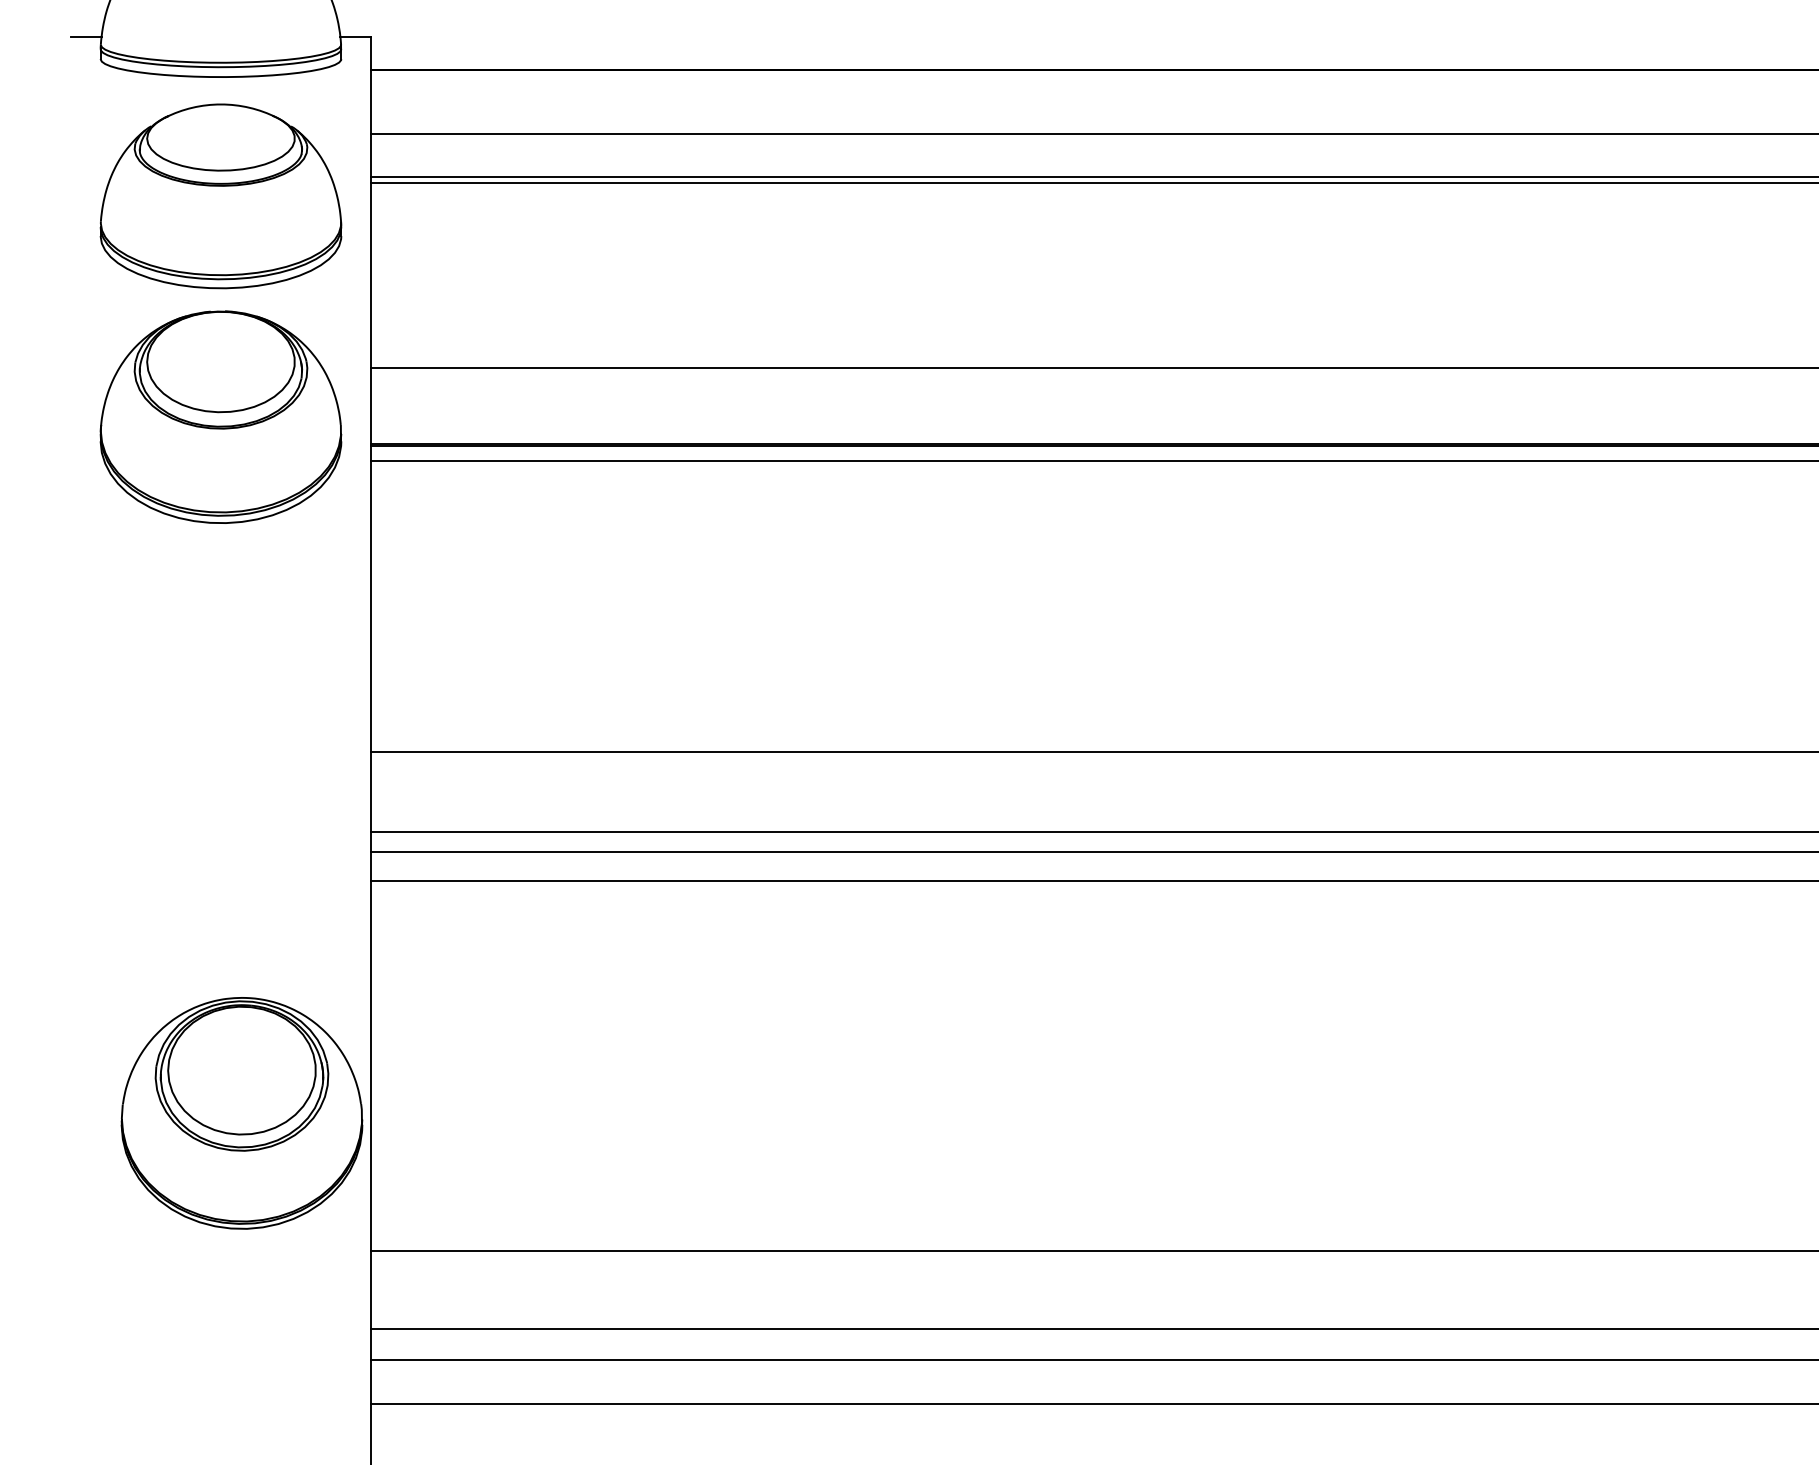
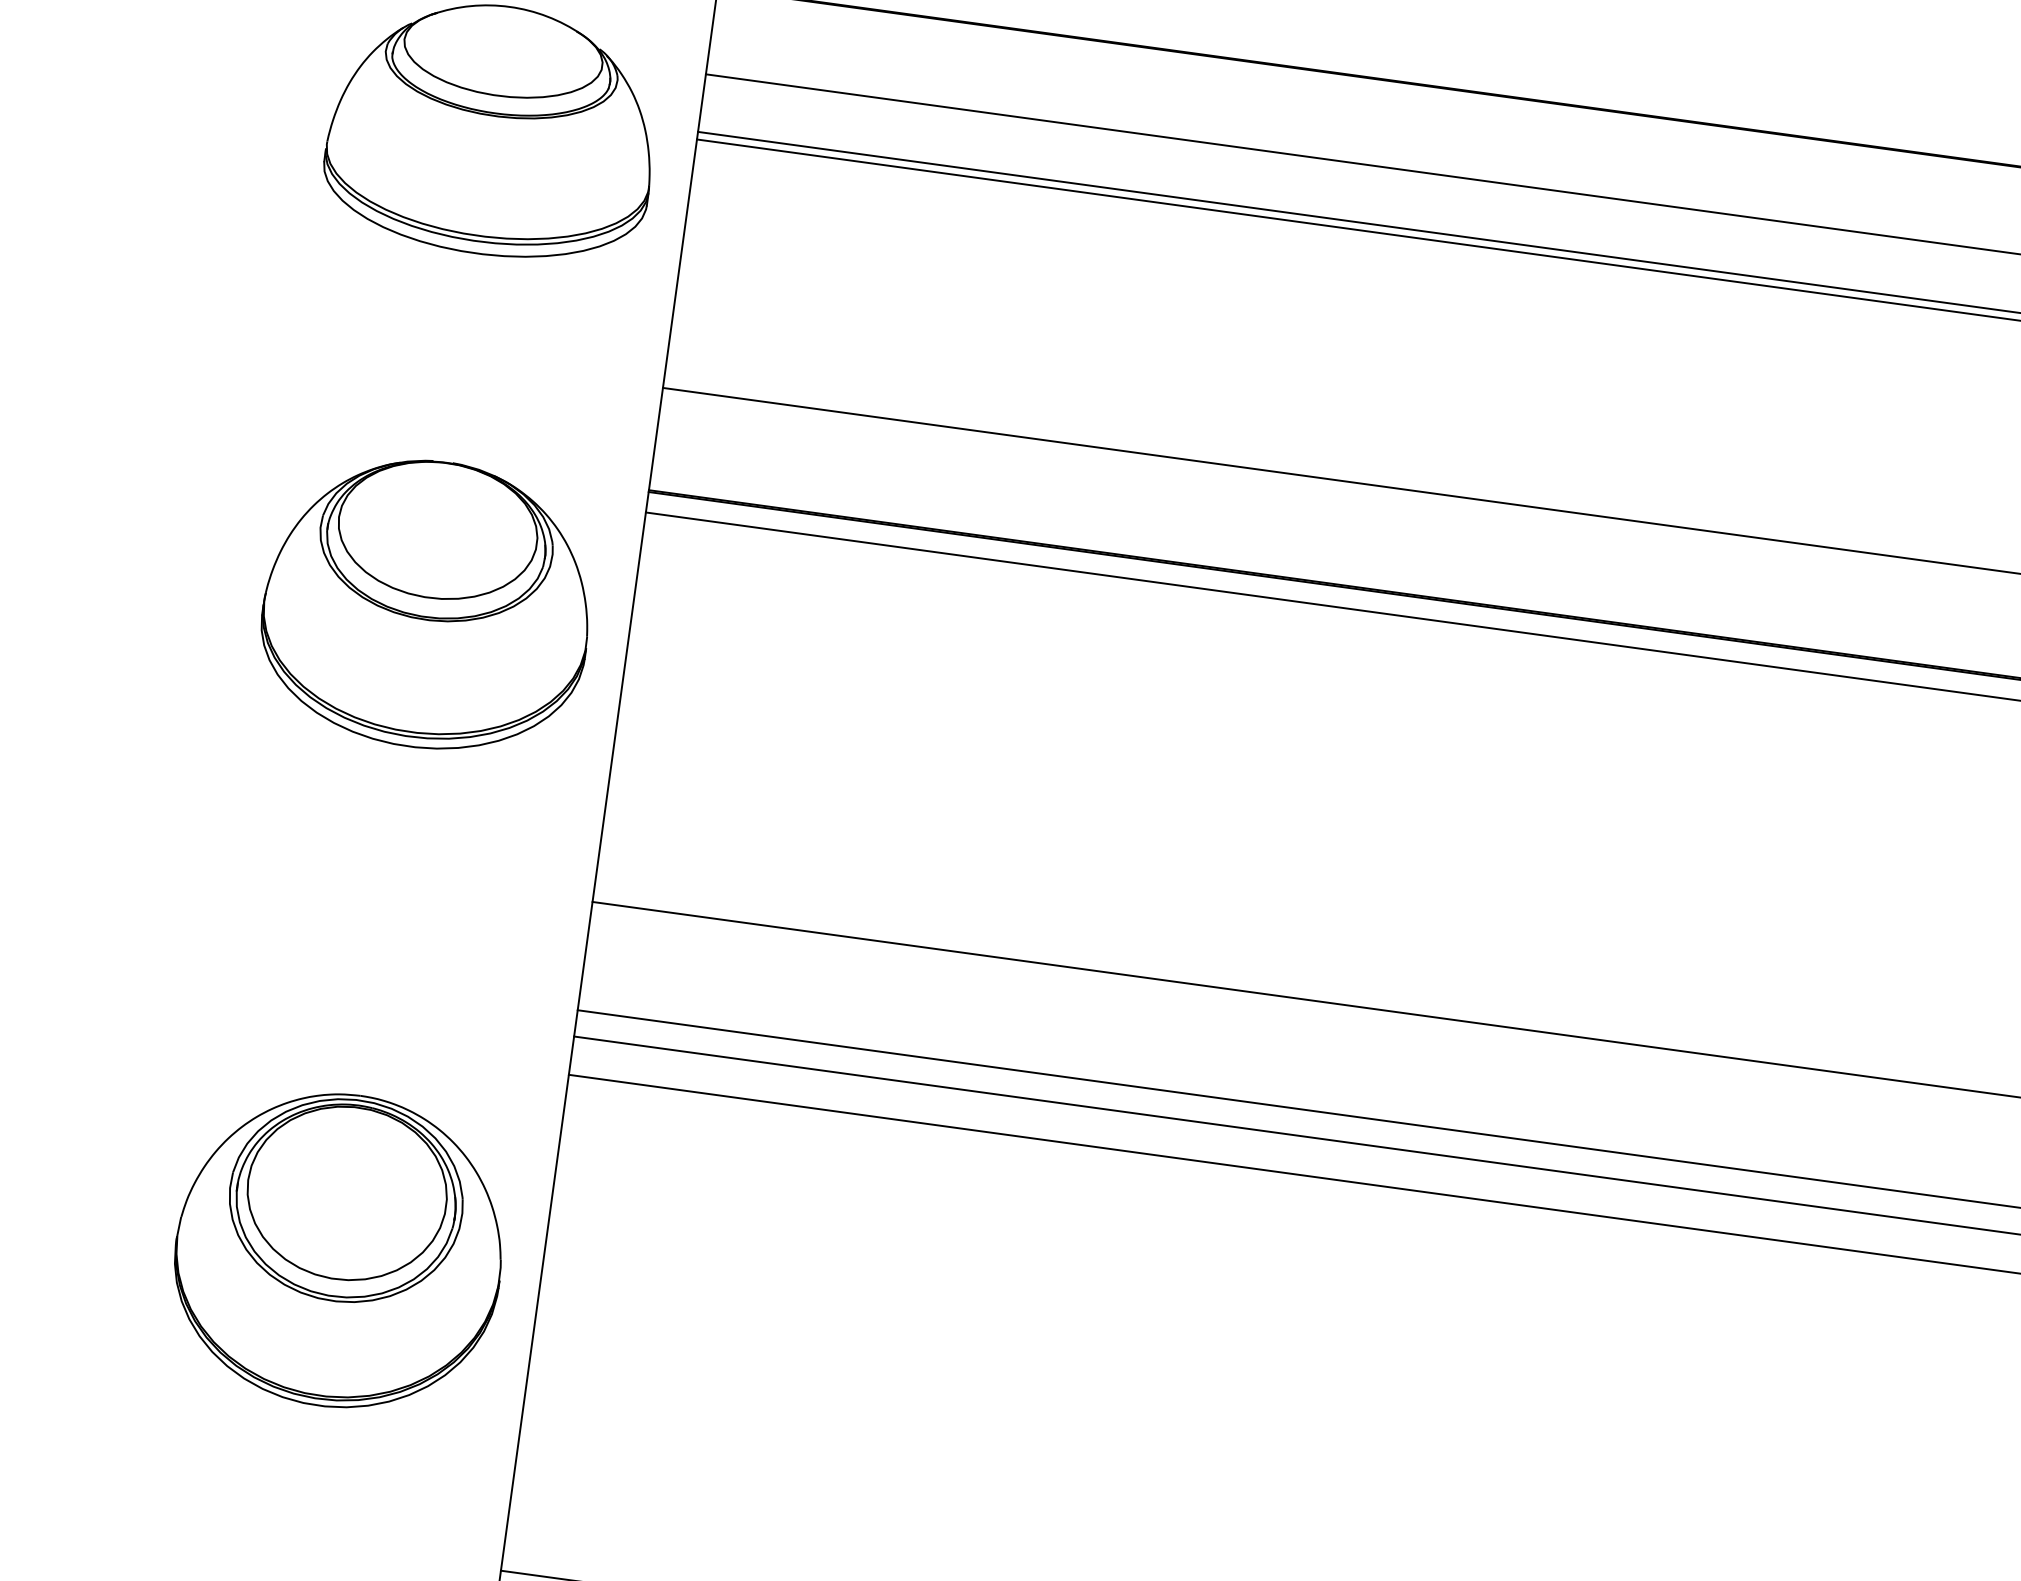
part: (220, 416) -> (427, 603), moved
part: (241, 1113) -> (338, 1250), moved

